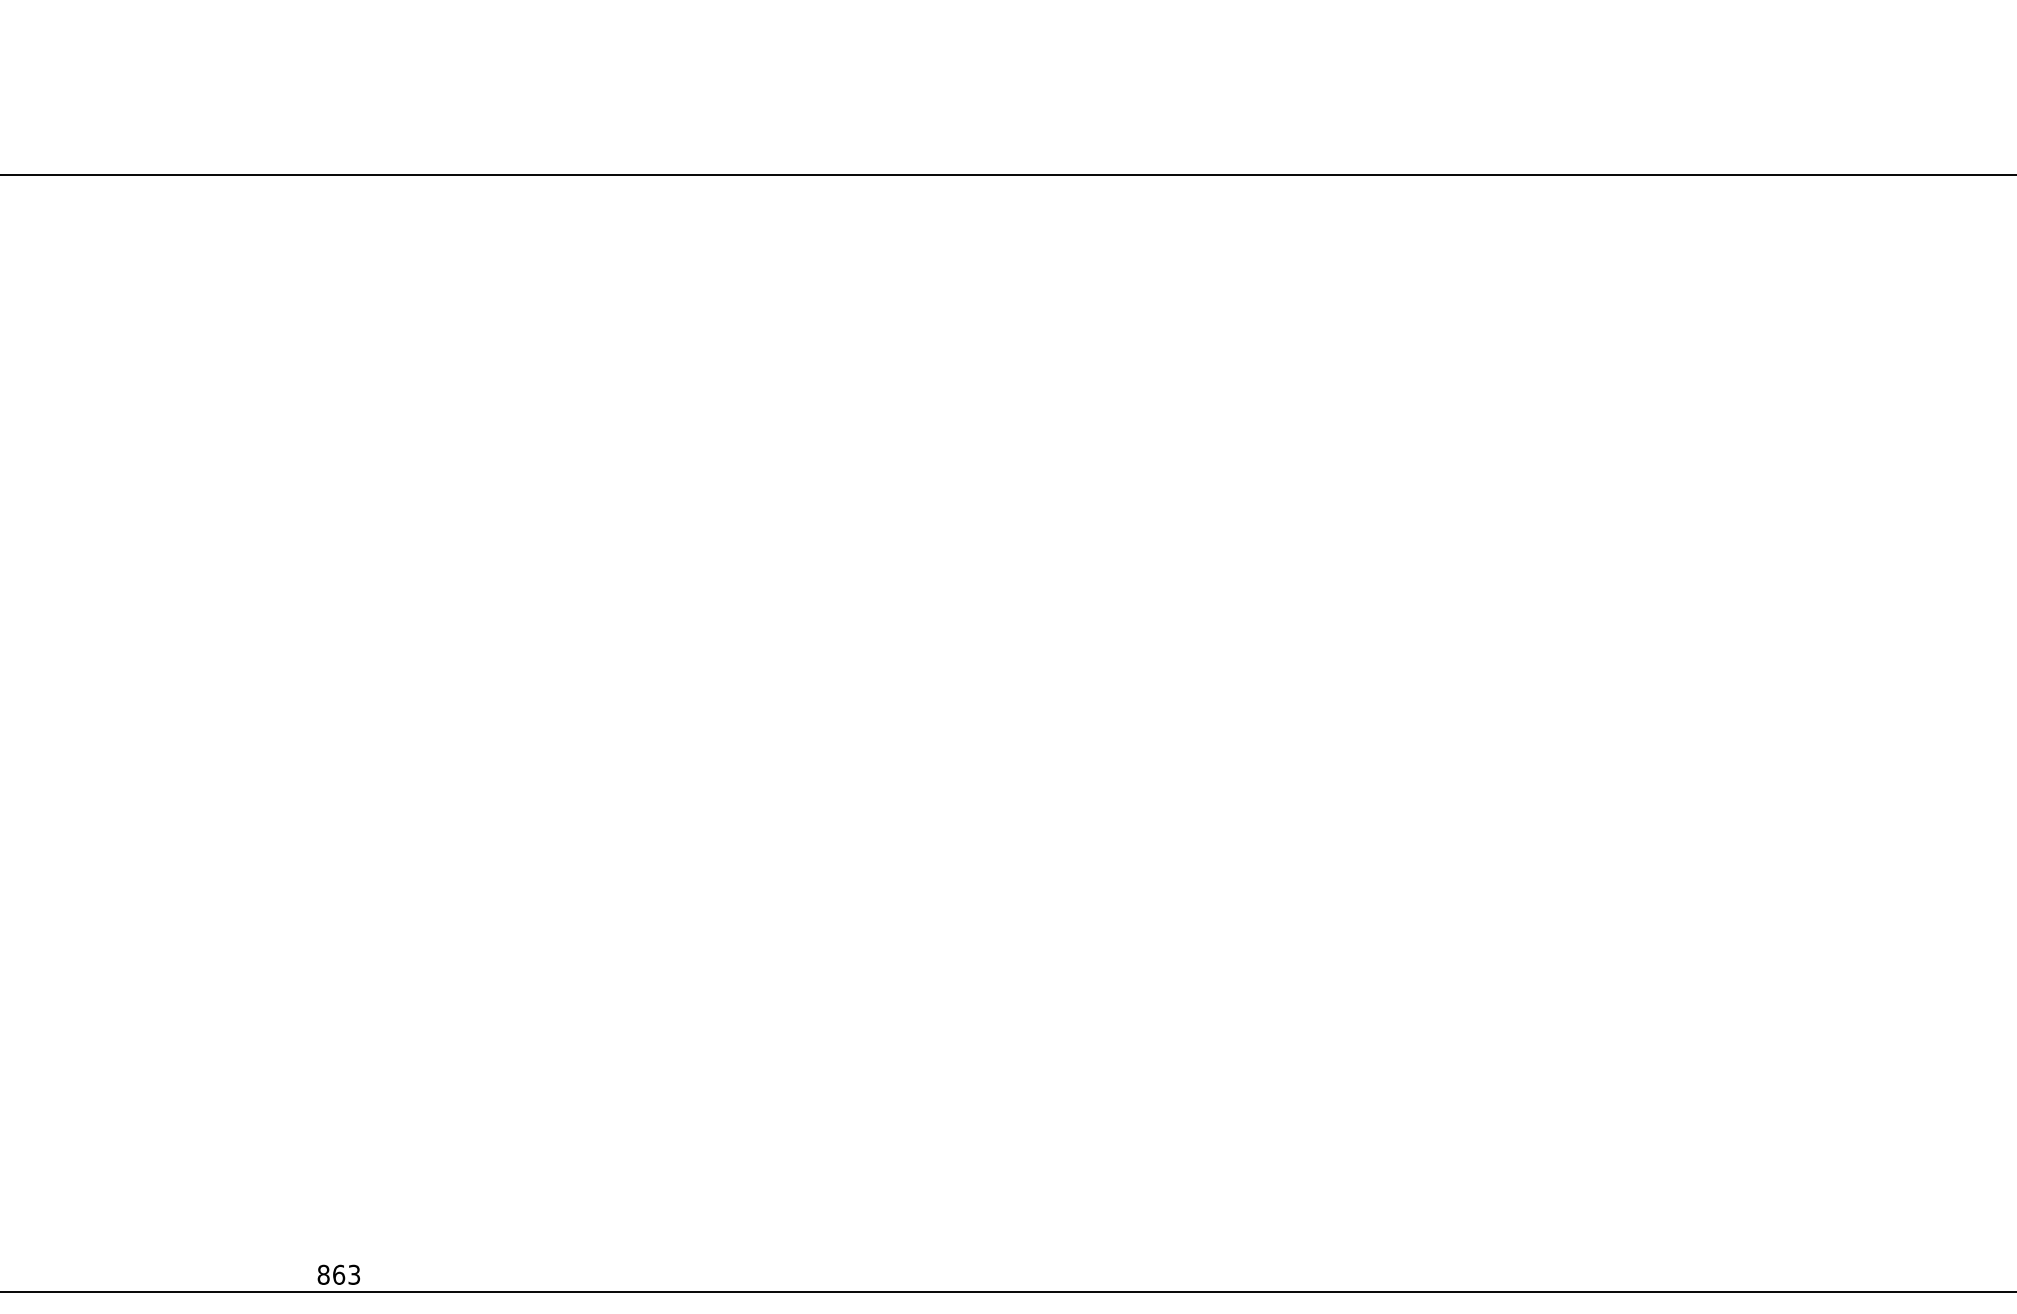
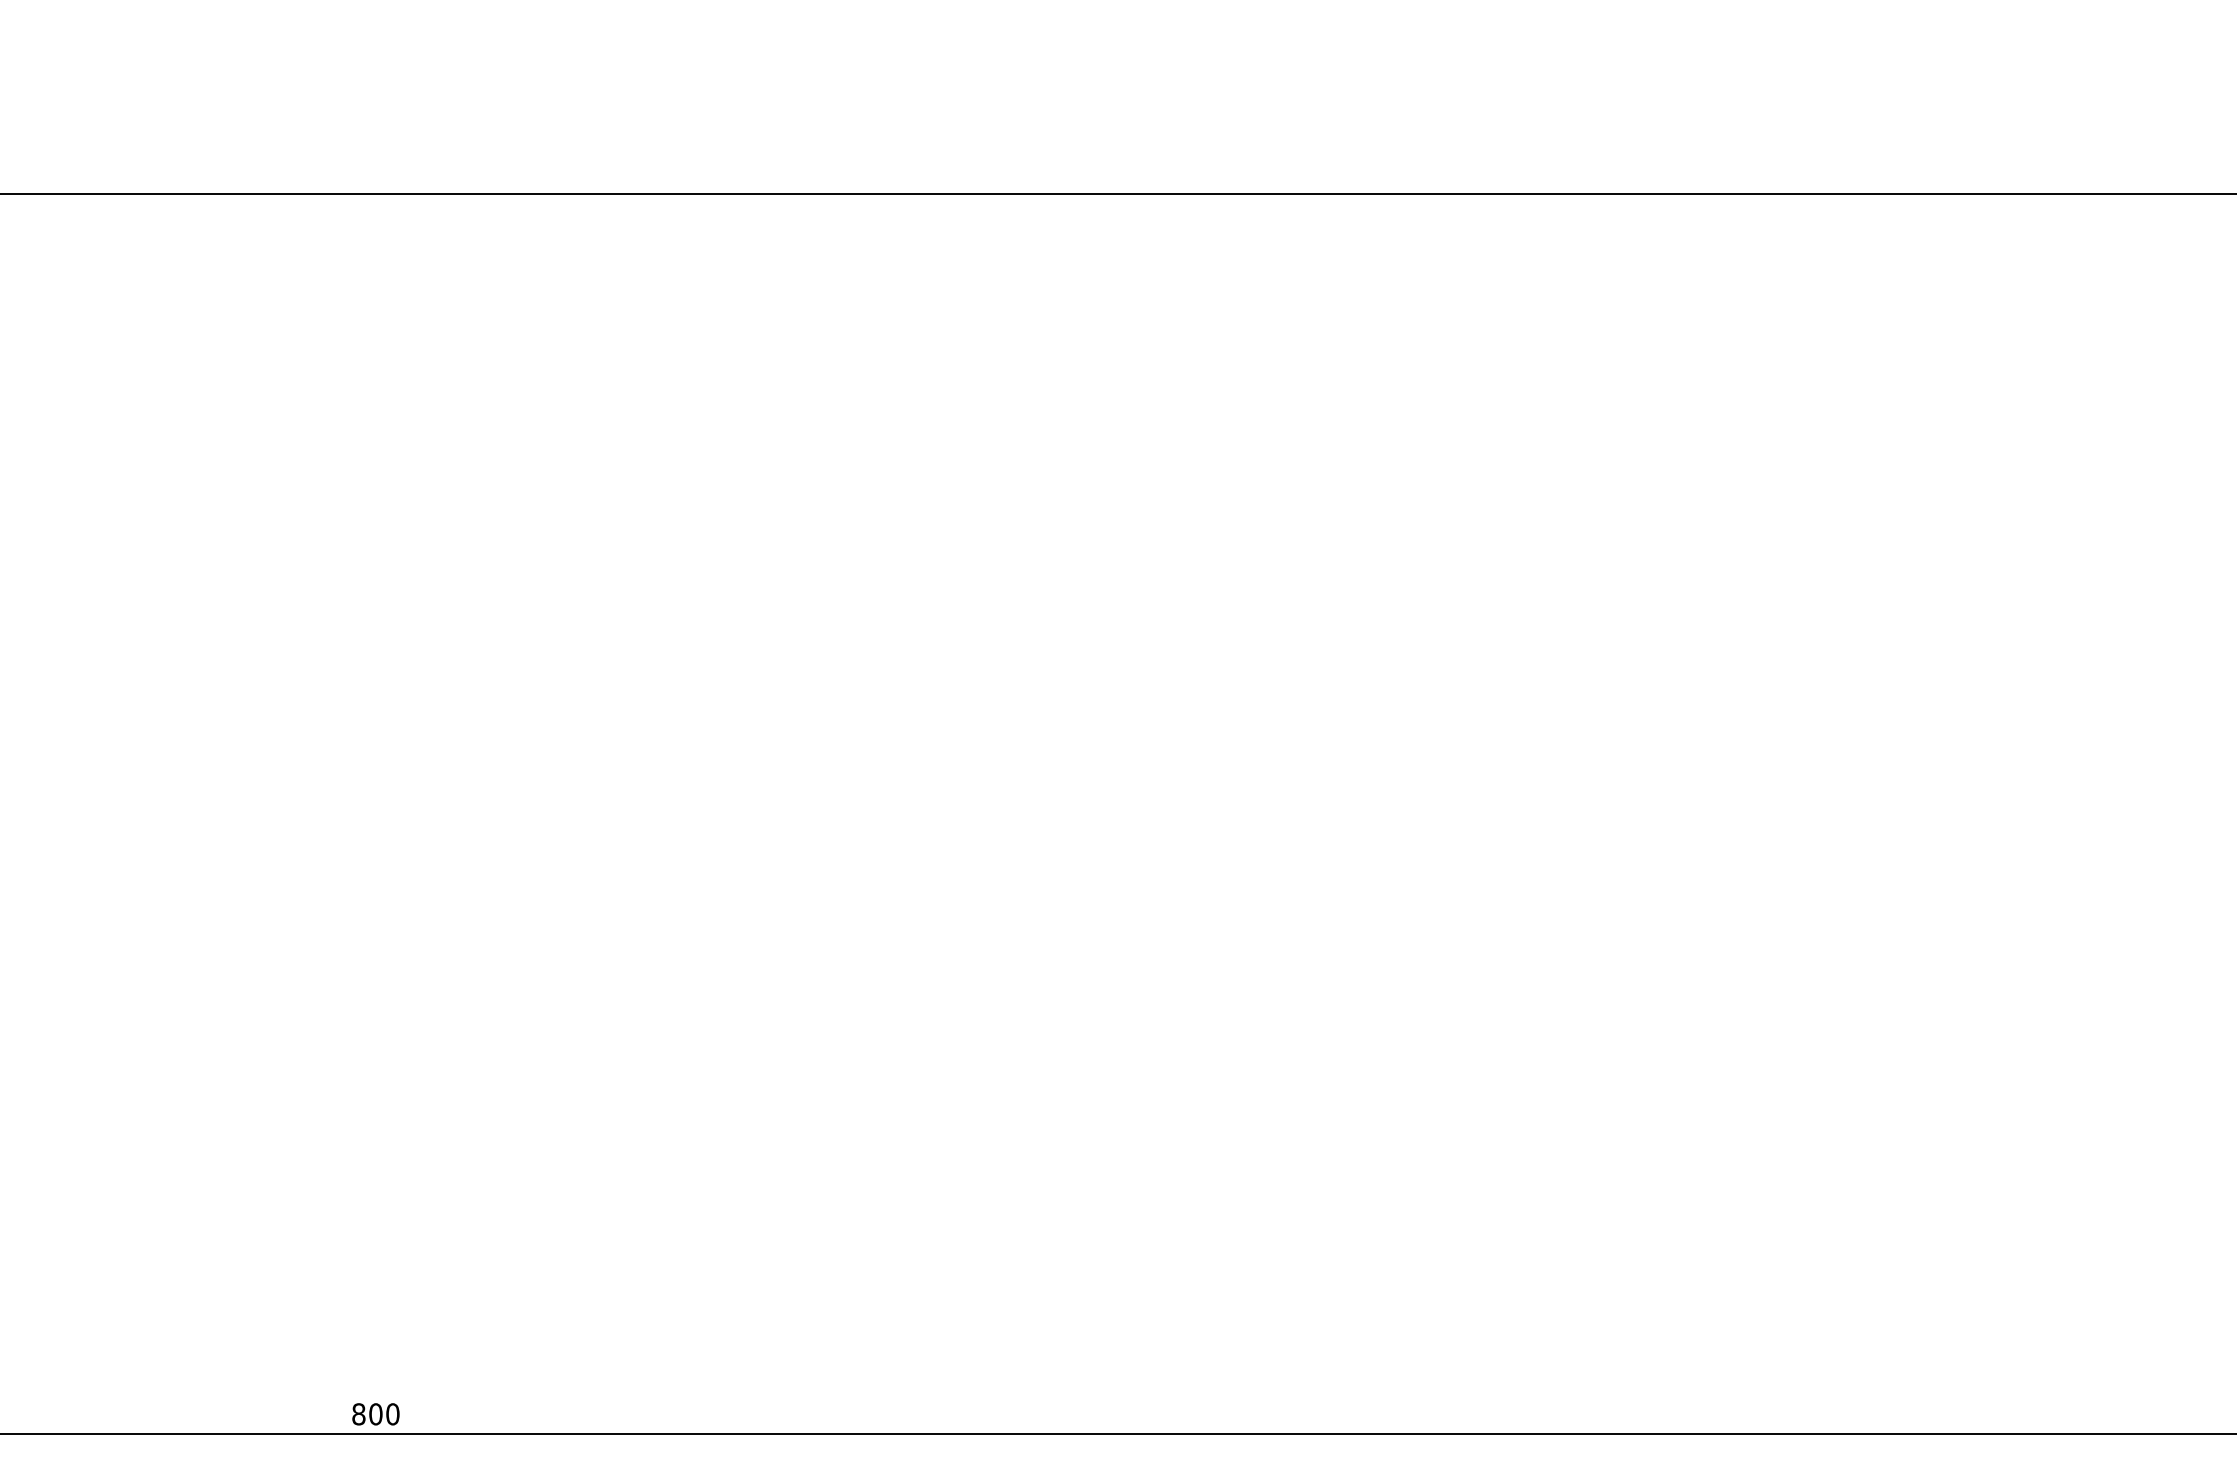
text: (346, 1274) -> (384, 1413), 863 -> 800

